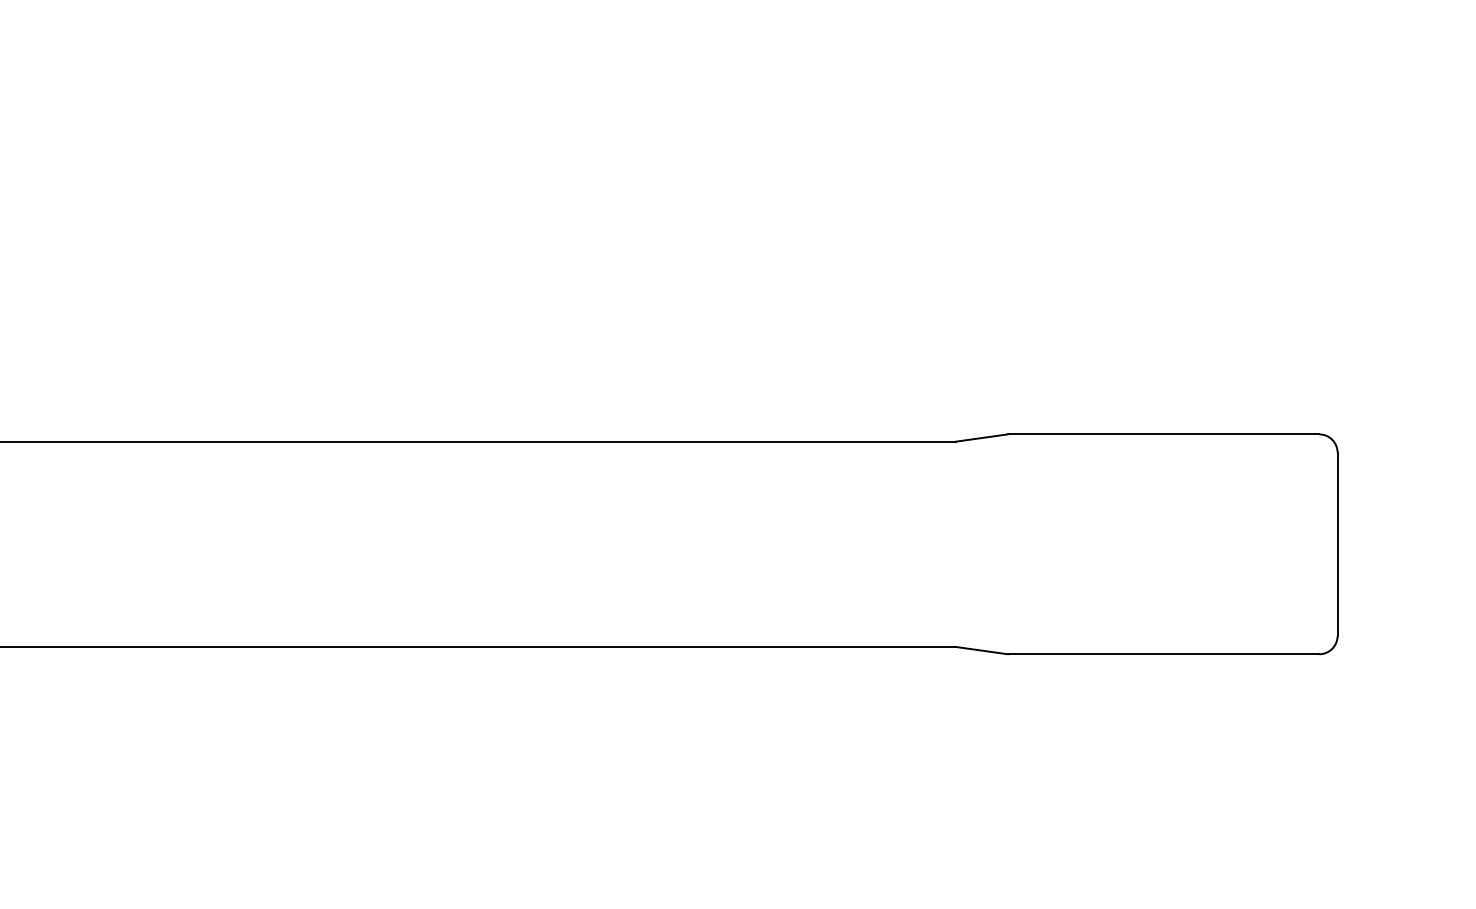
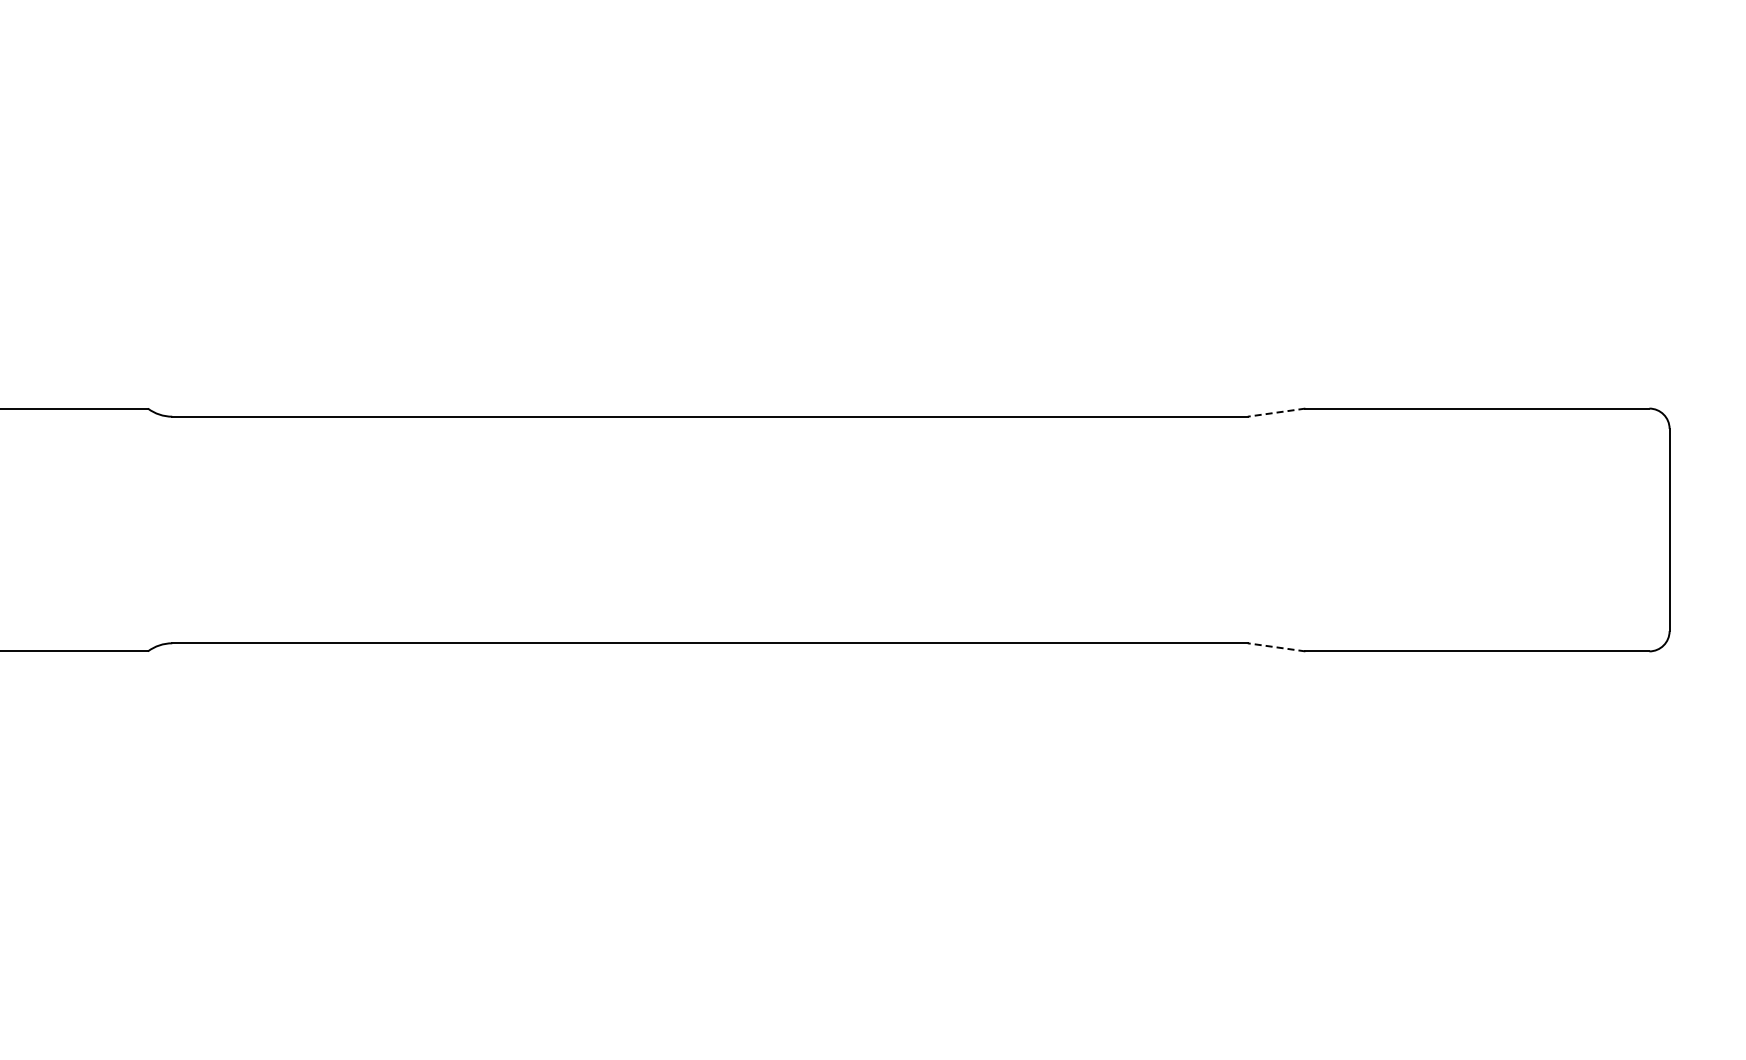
line: (981, 437) -> (1276, 412), solid -> dashed
line: (981, 650) -> (1276, 647), solid -> dashed

